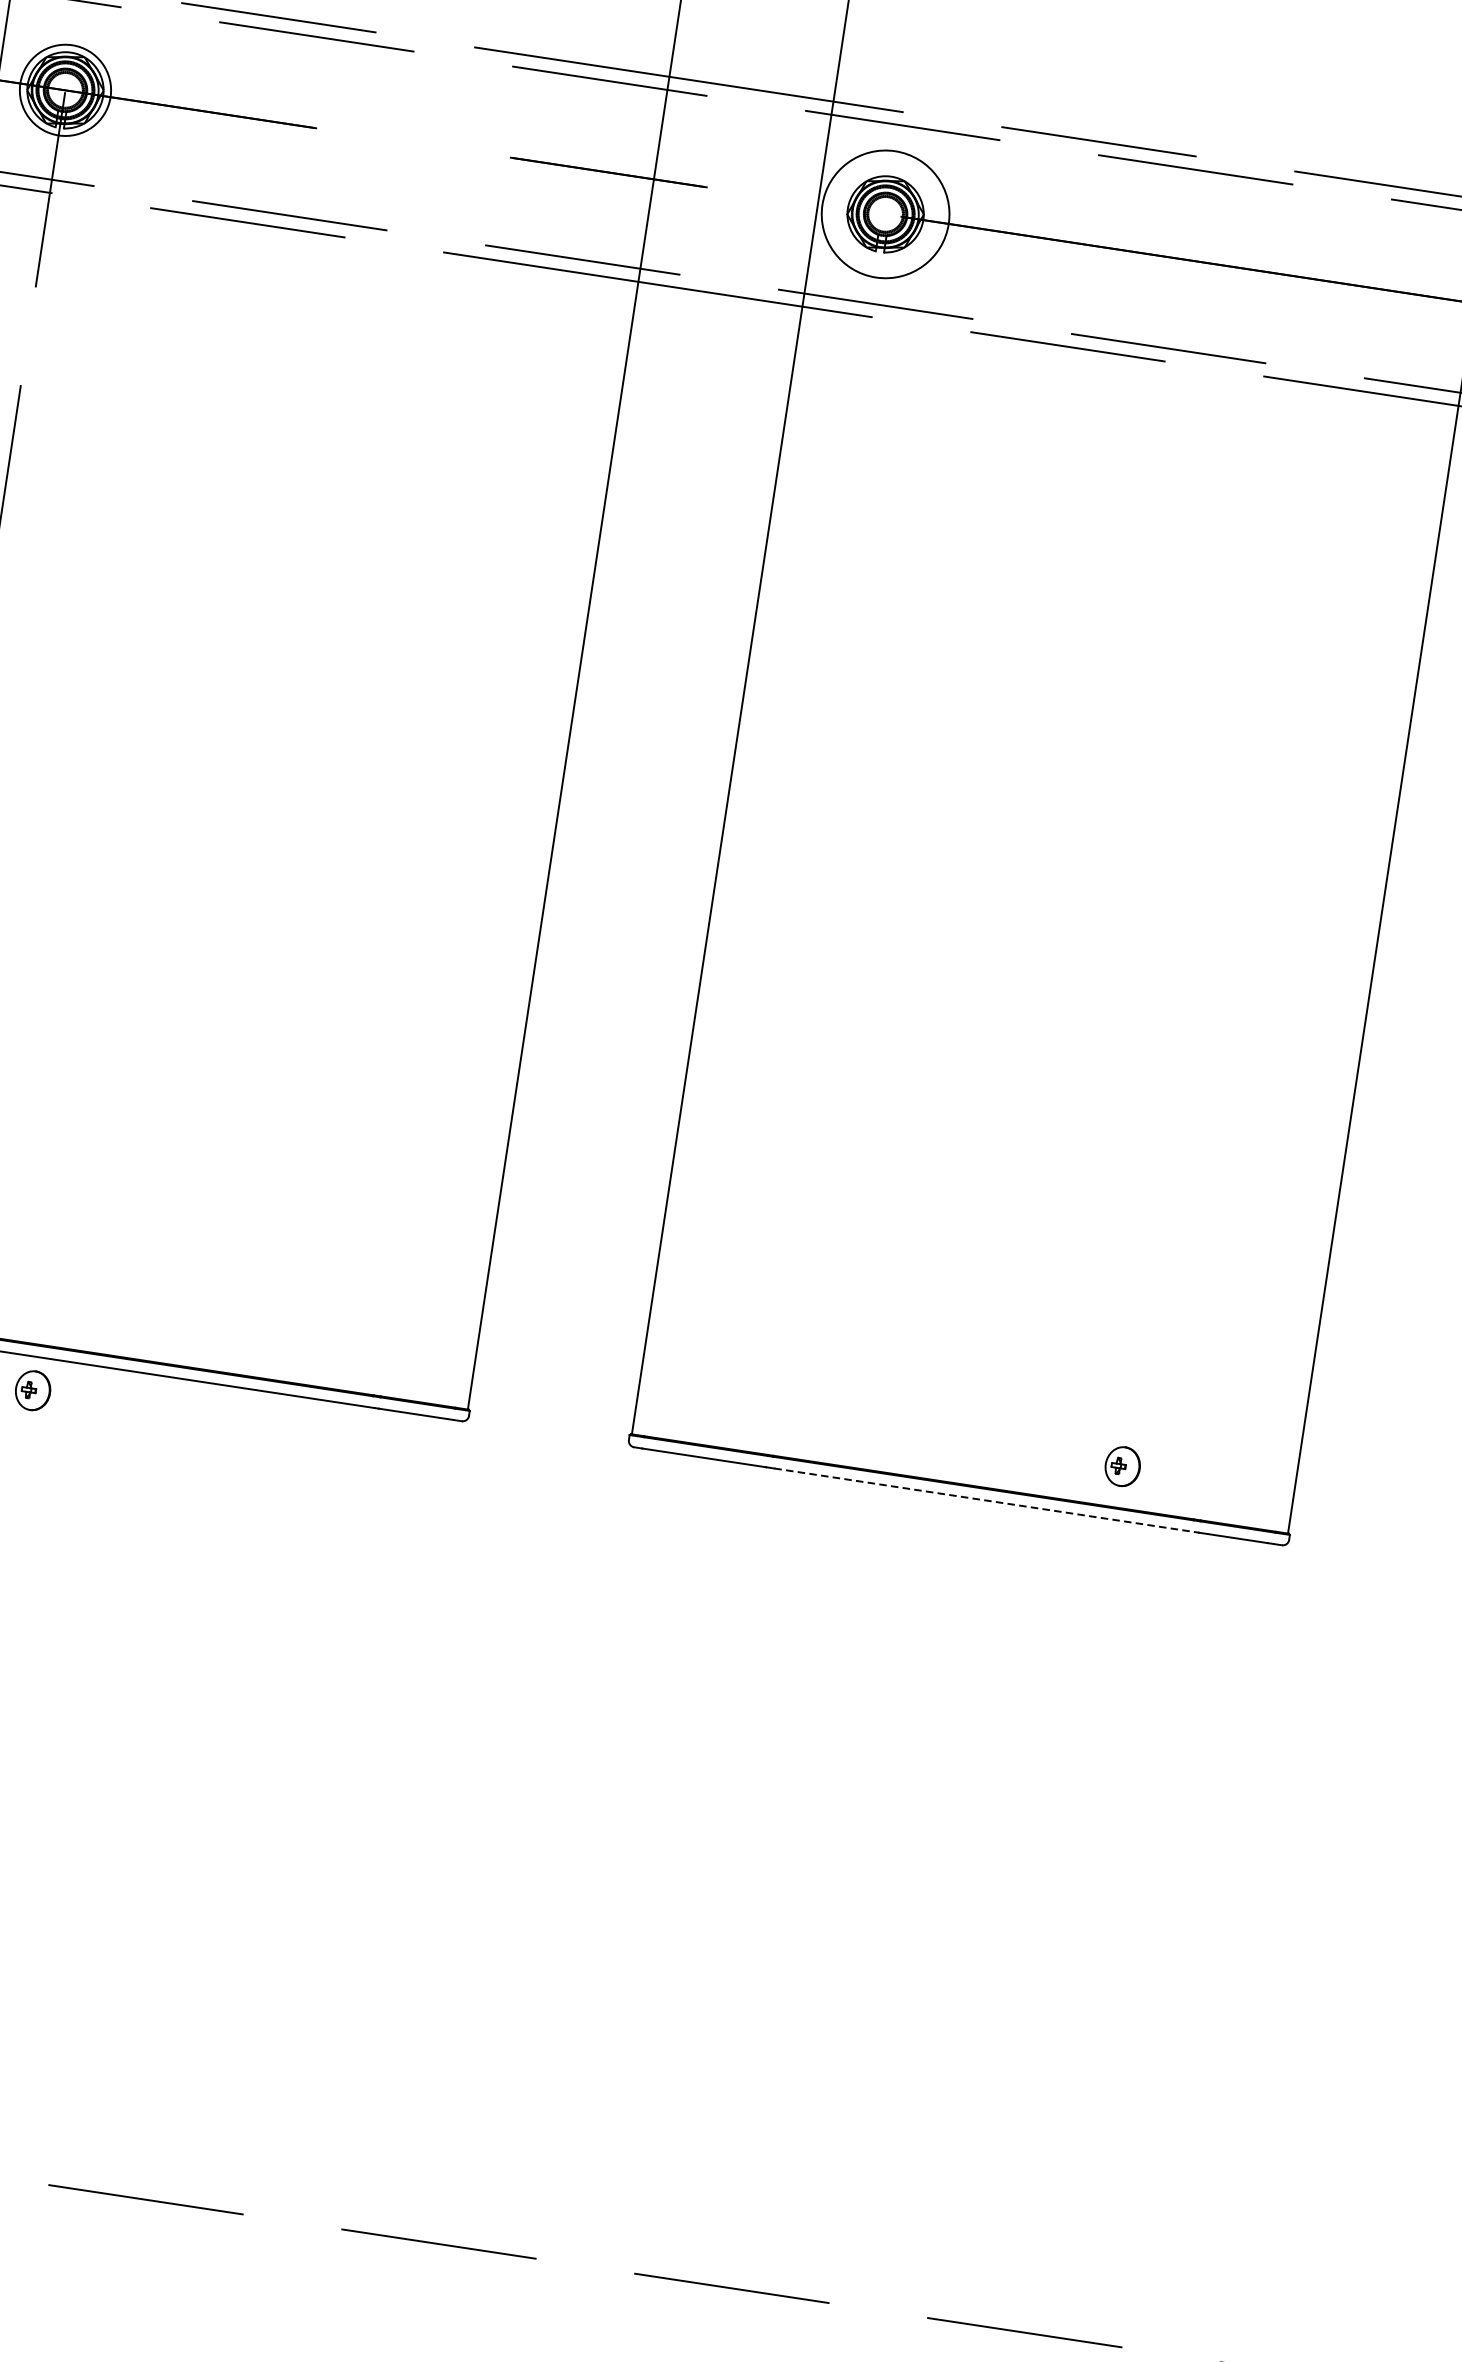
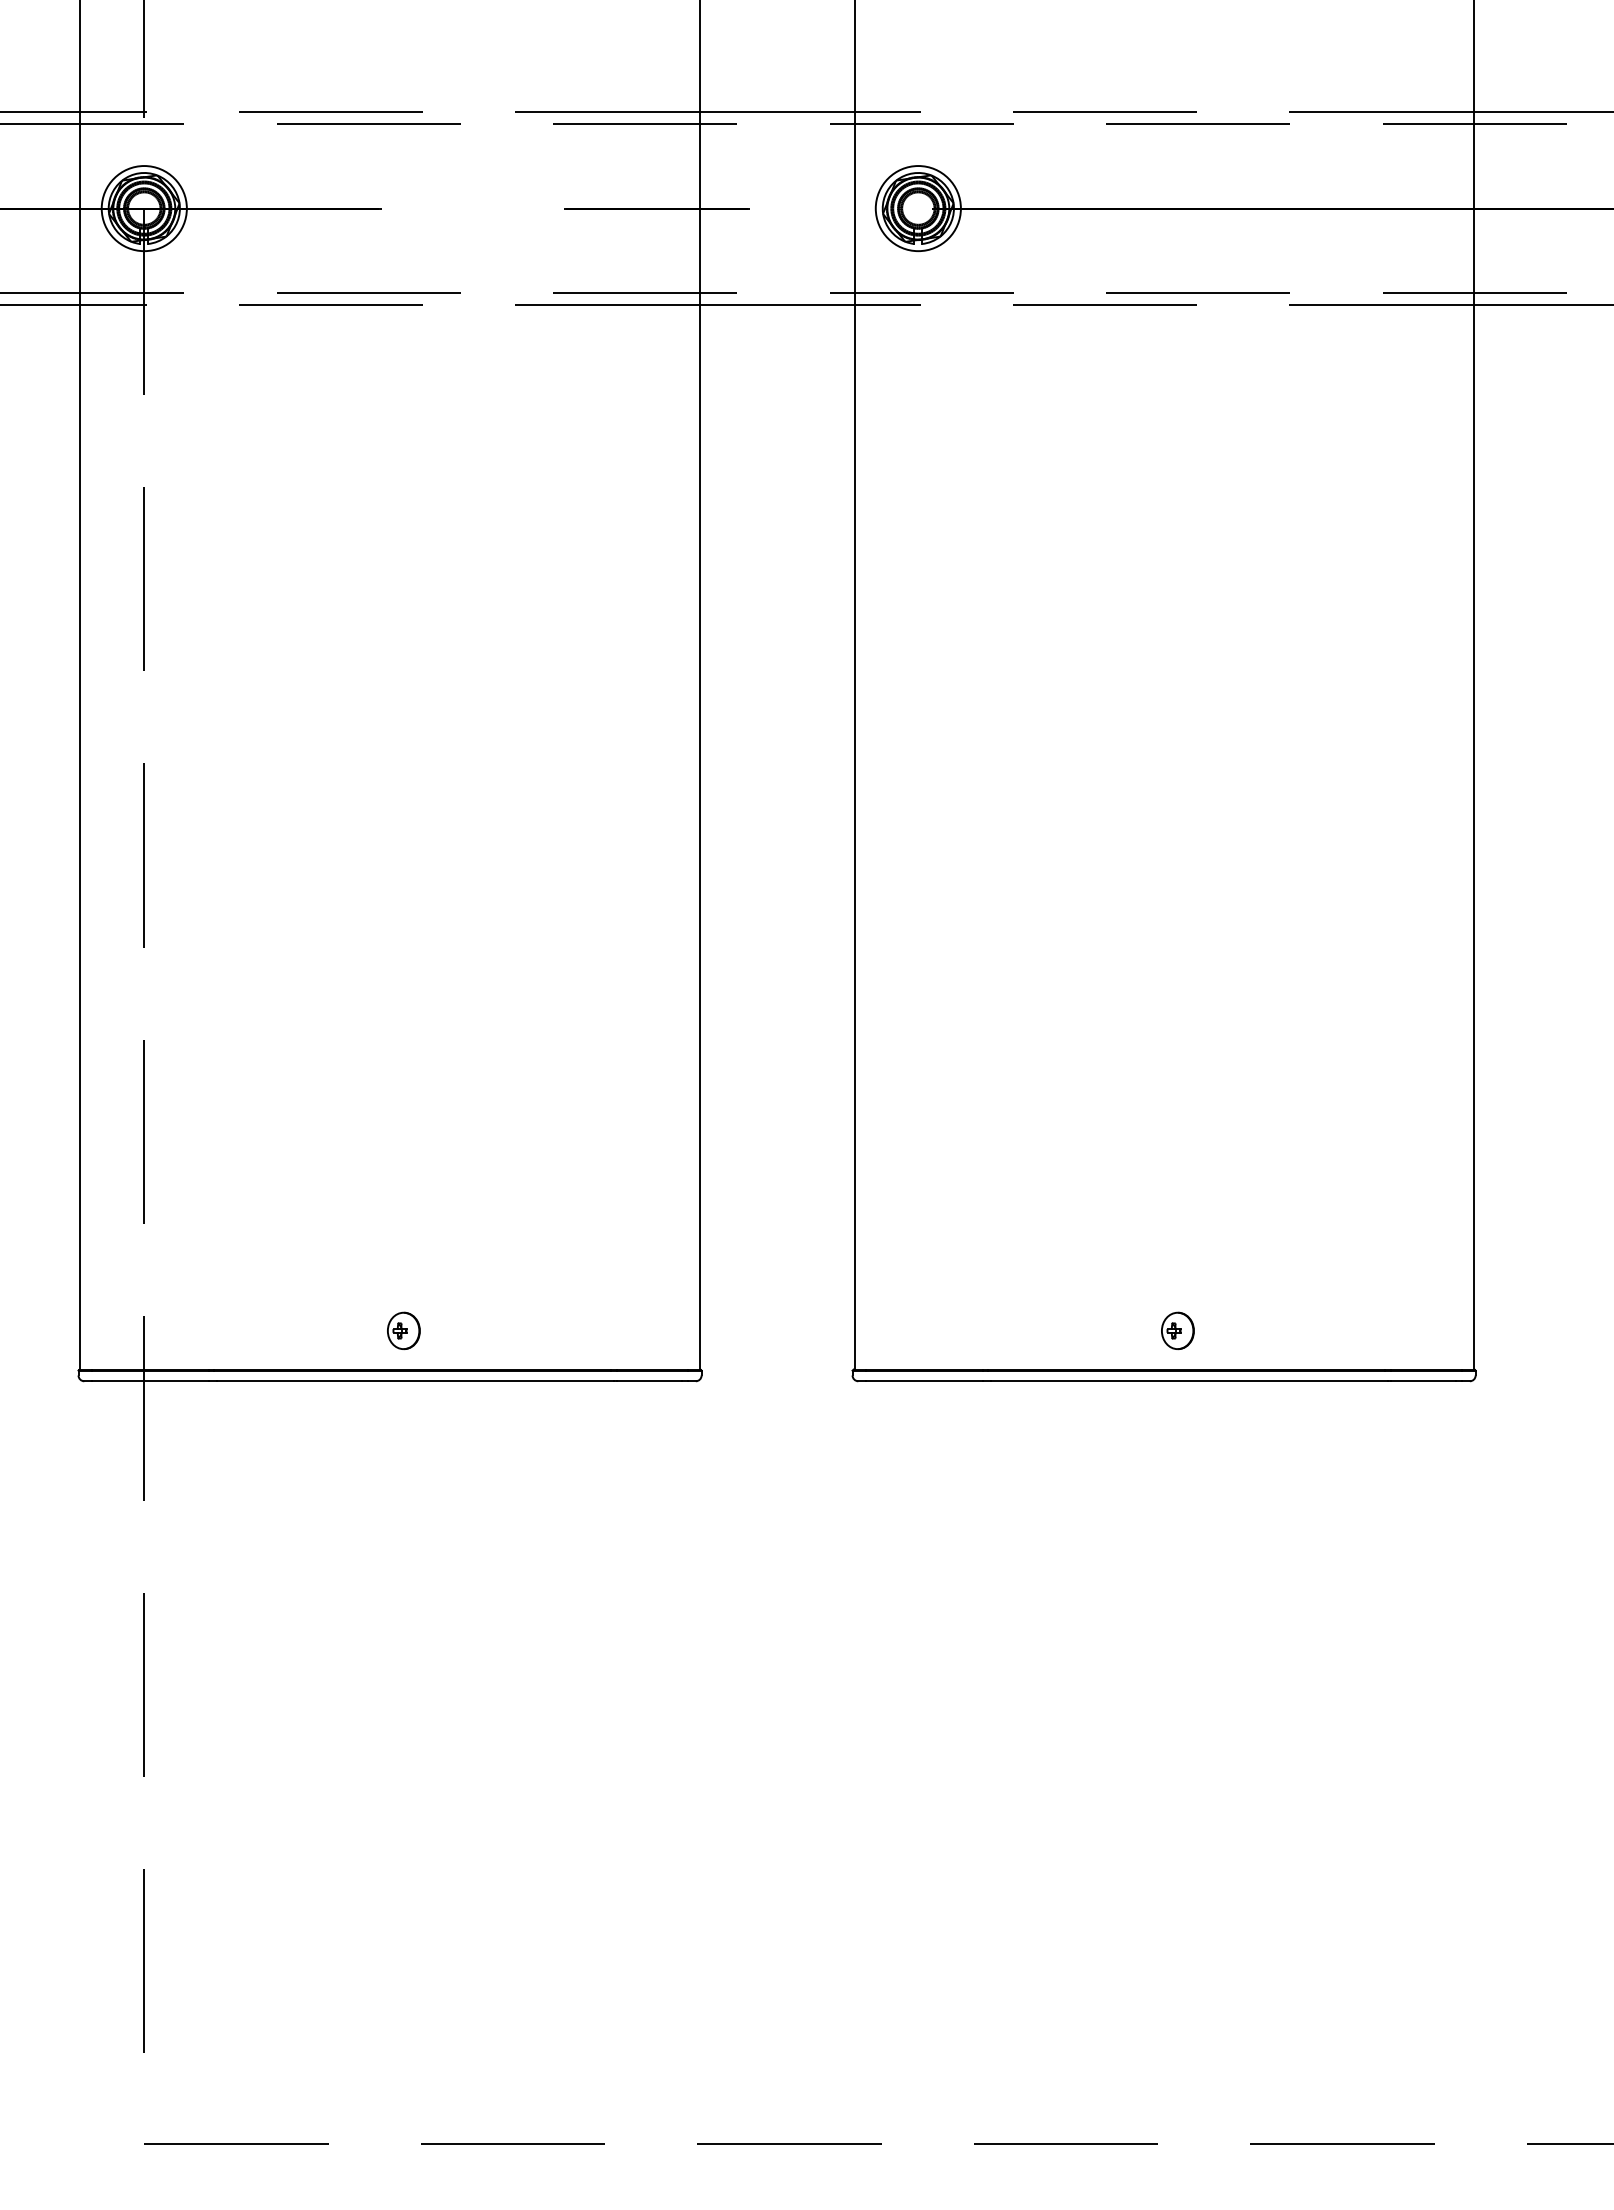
circle: (884, 214) -> (917, 208), size x0.71
part: (32, 1390) -> (403, 1330), moved
part: (1122, 1466) -> (1177, 1330), moved
line: (984, 1500) -> (1189, 1381), dashed -> solid

